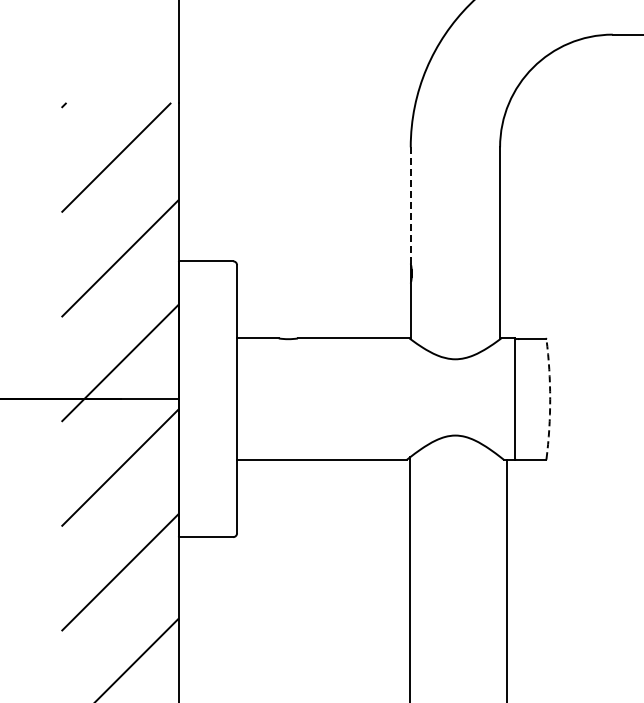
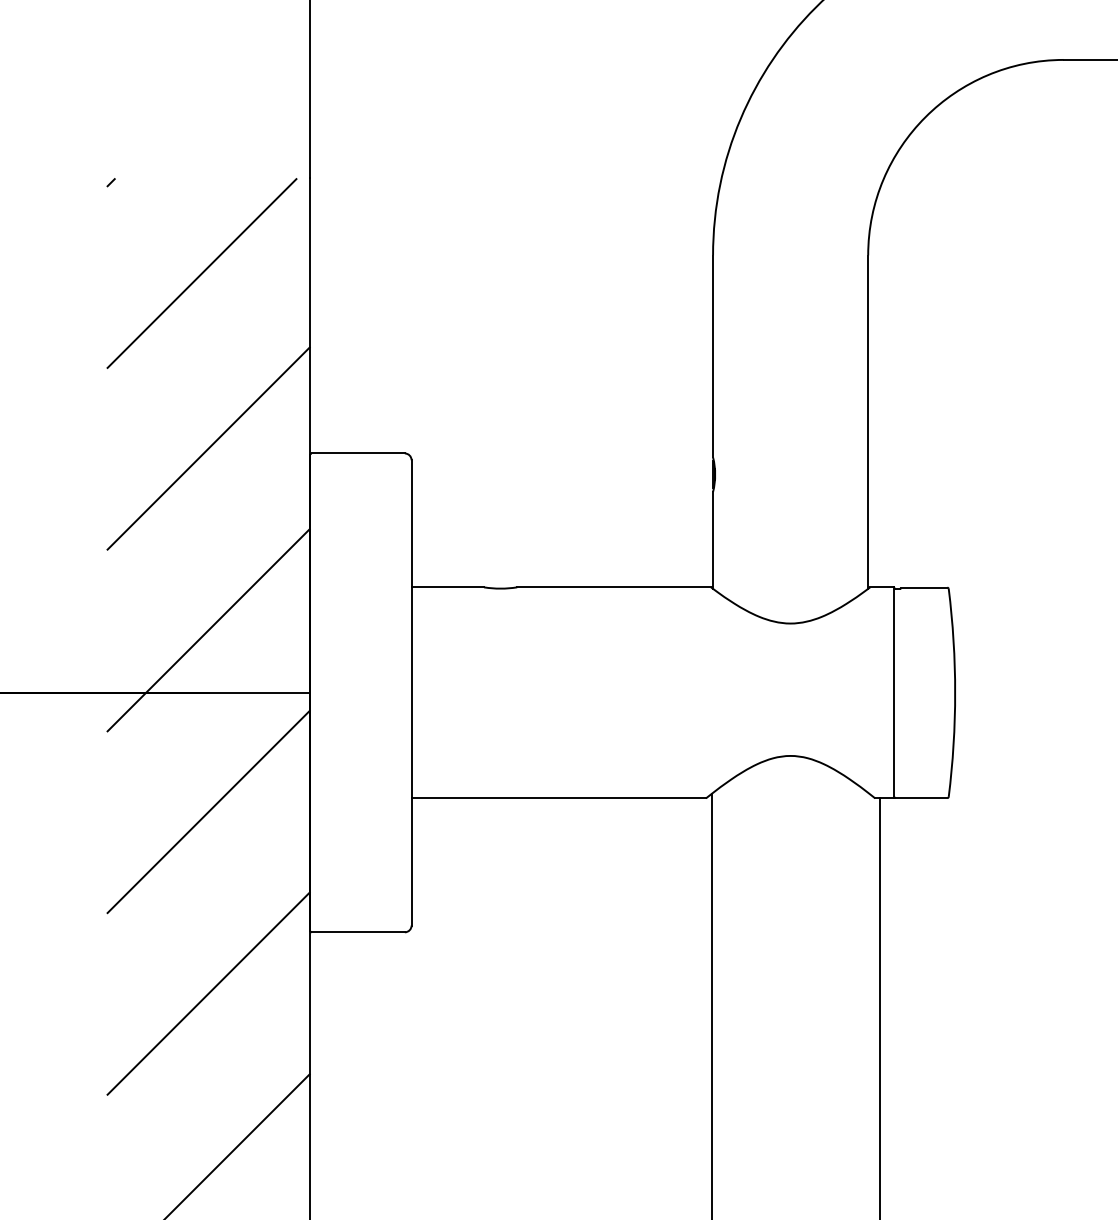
line: (410, 205) -> (712, 356), dashed -> solid
arc: (550, 399) -> (955, 693), dashed -> solid

